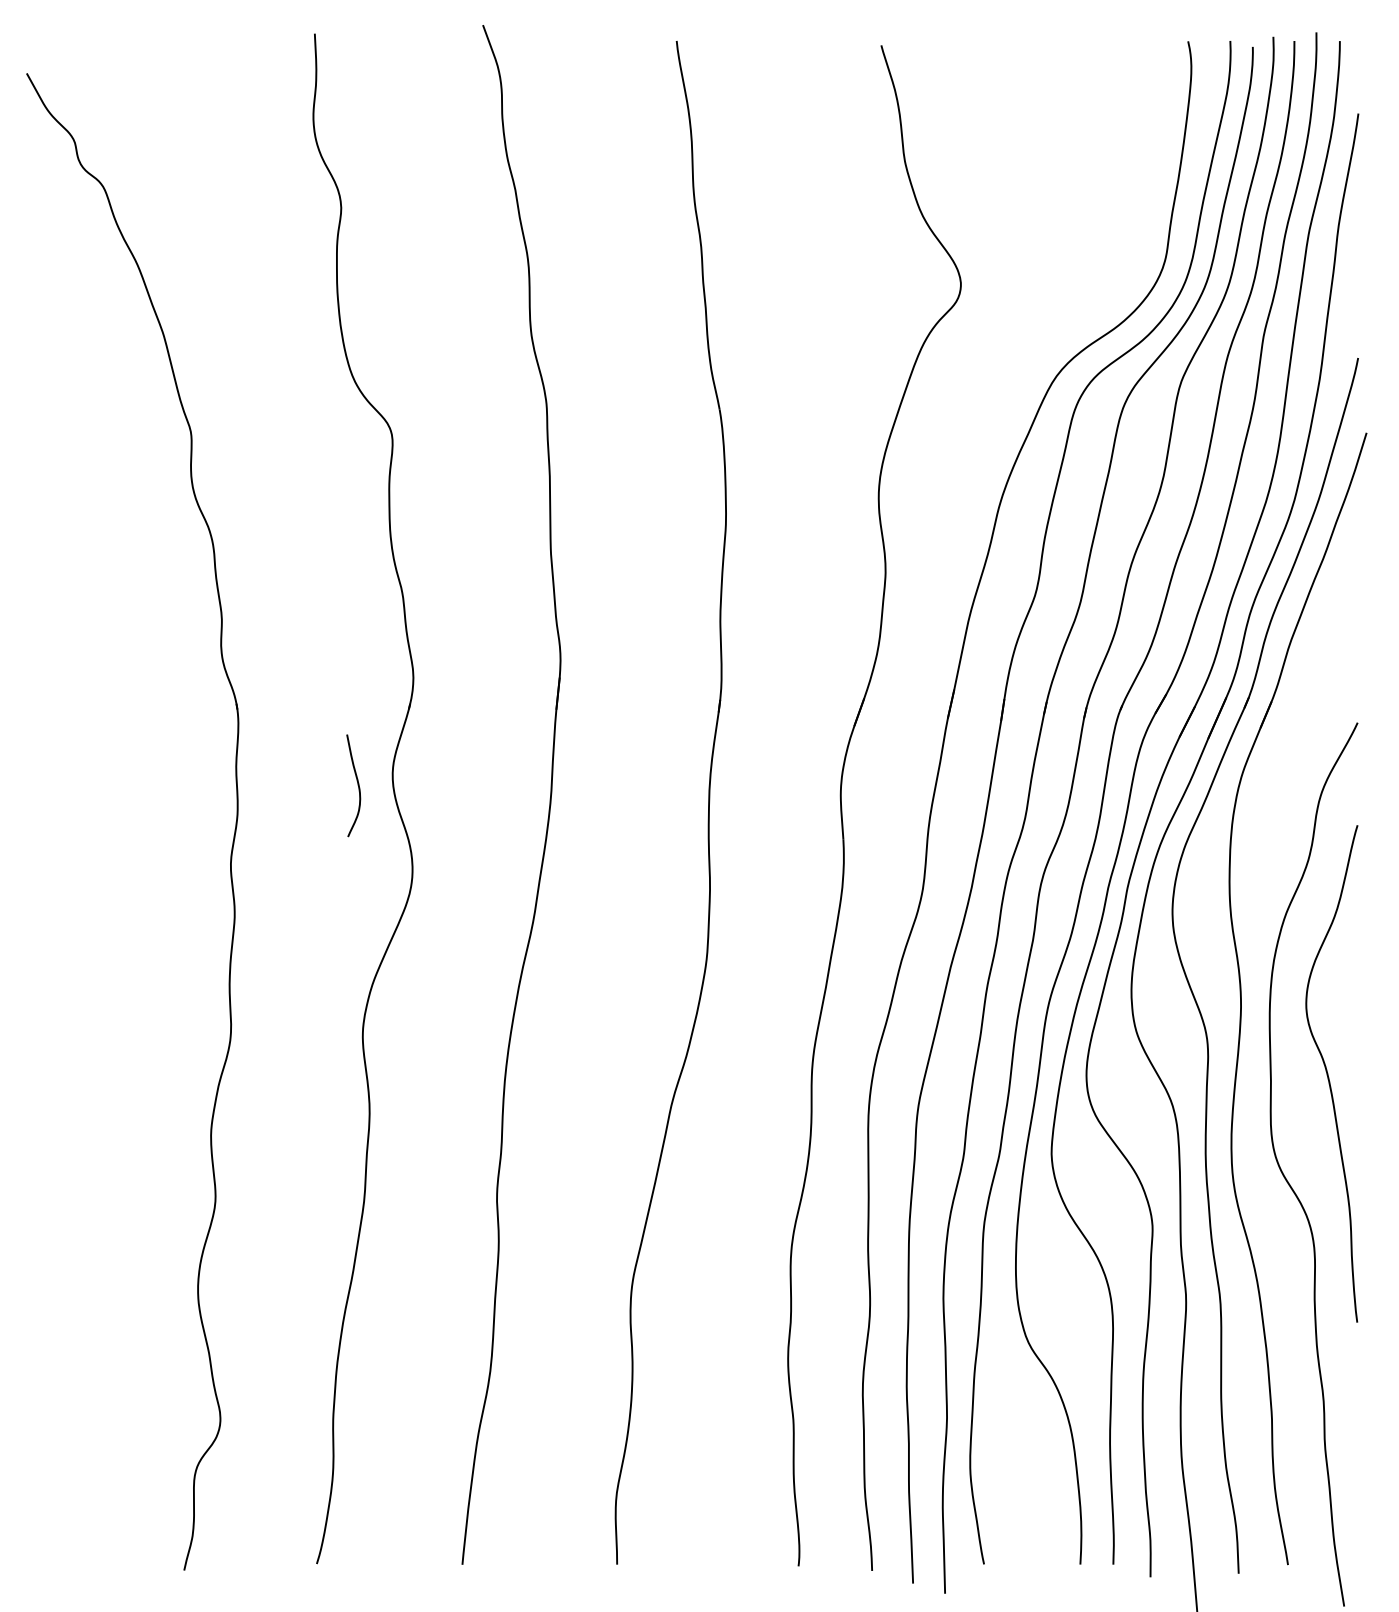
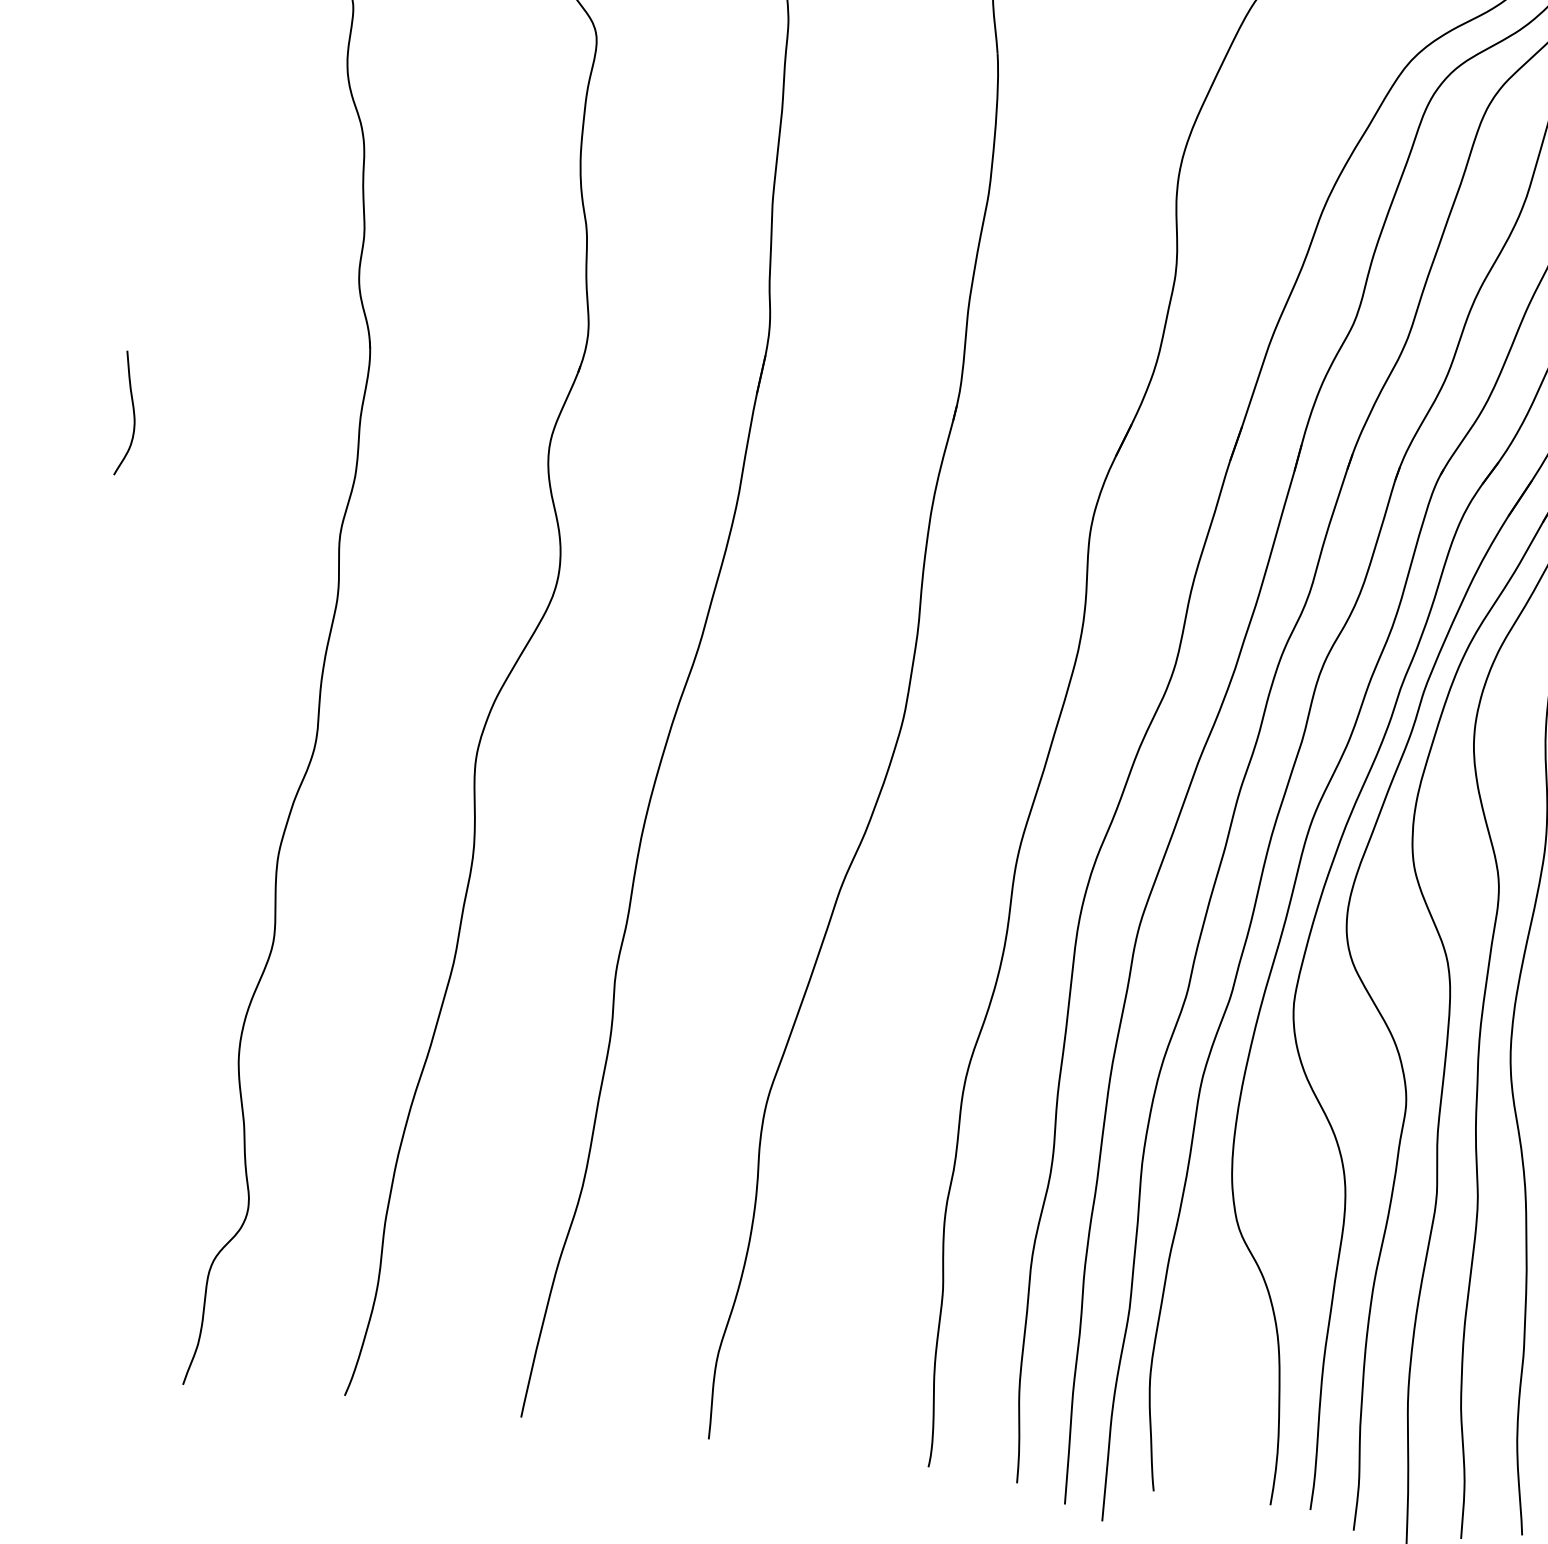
curve: (357, 785) -> (132, 413), moved

